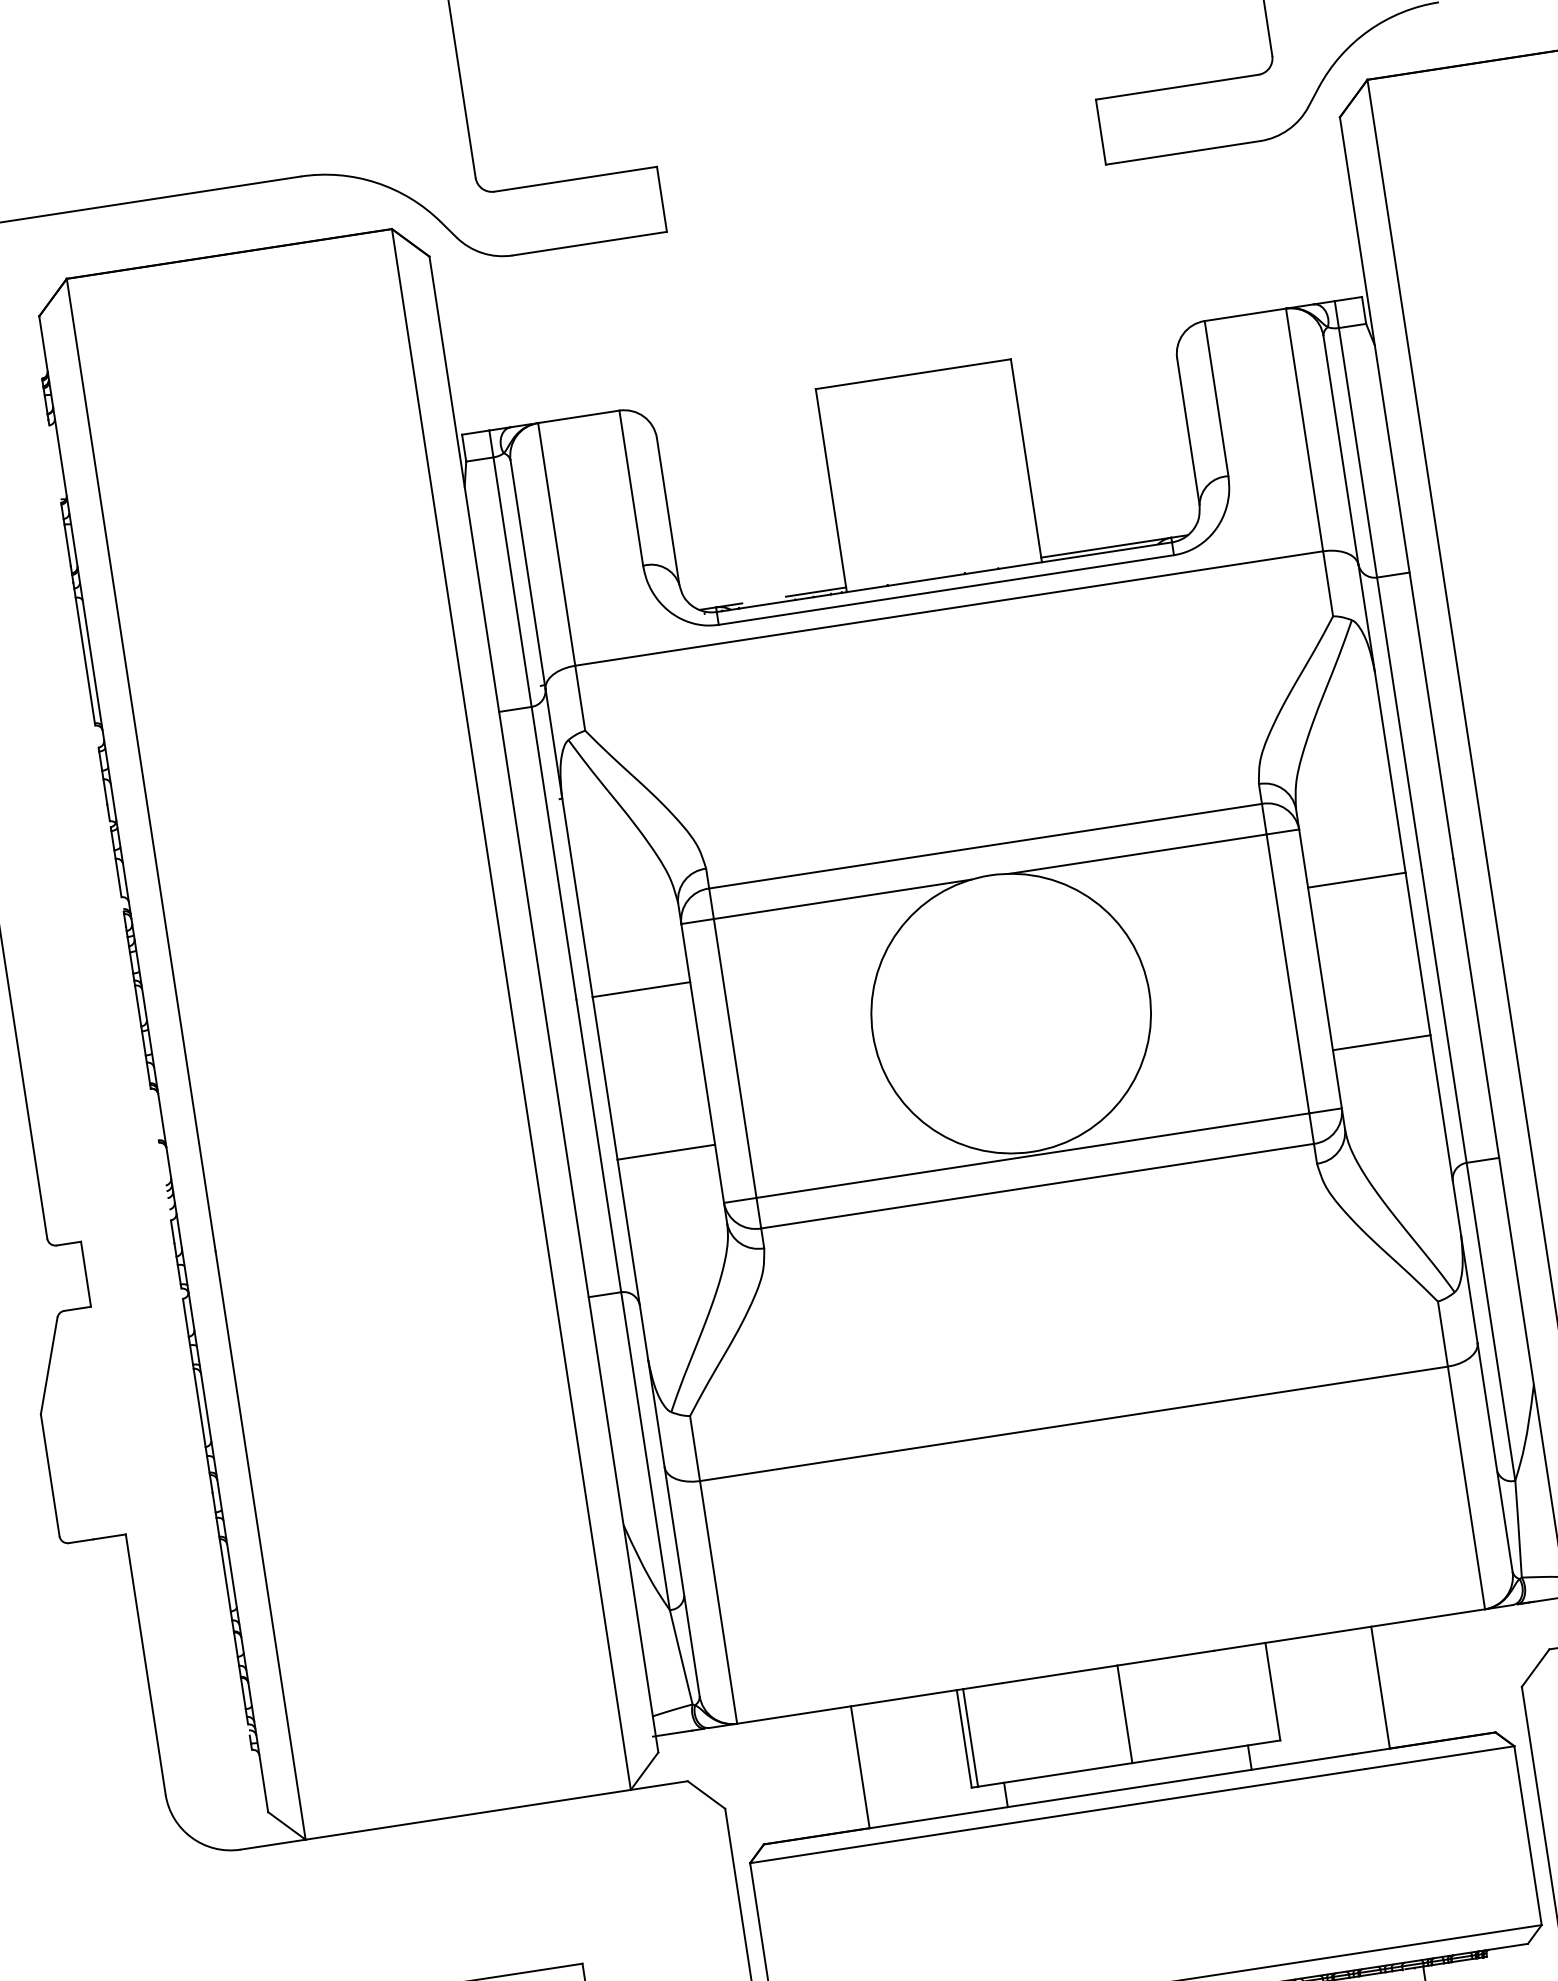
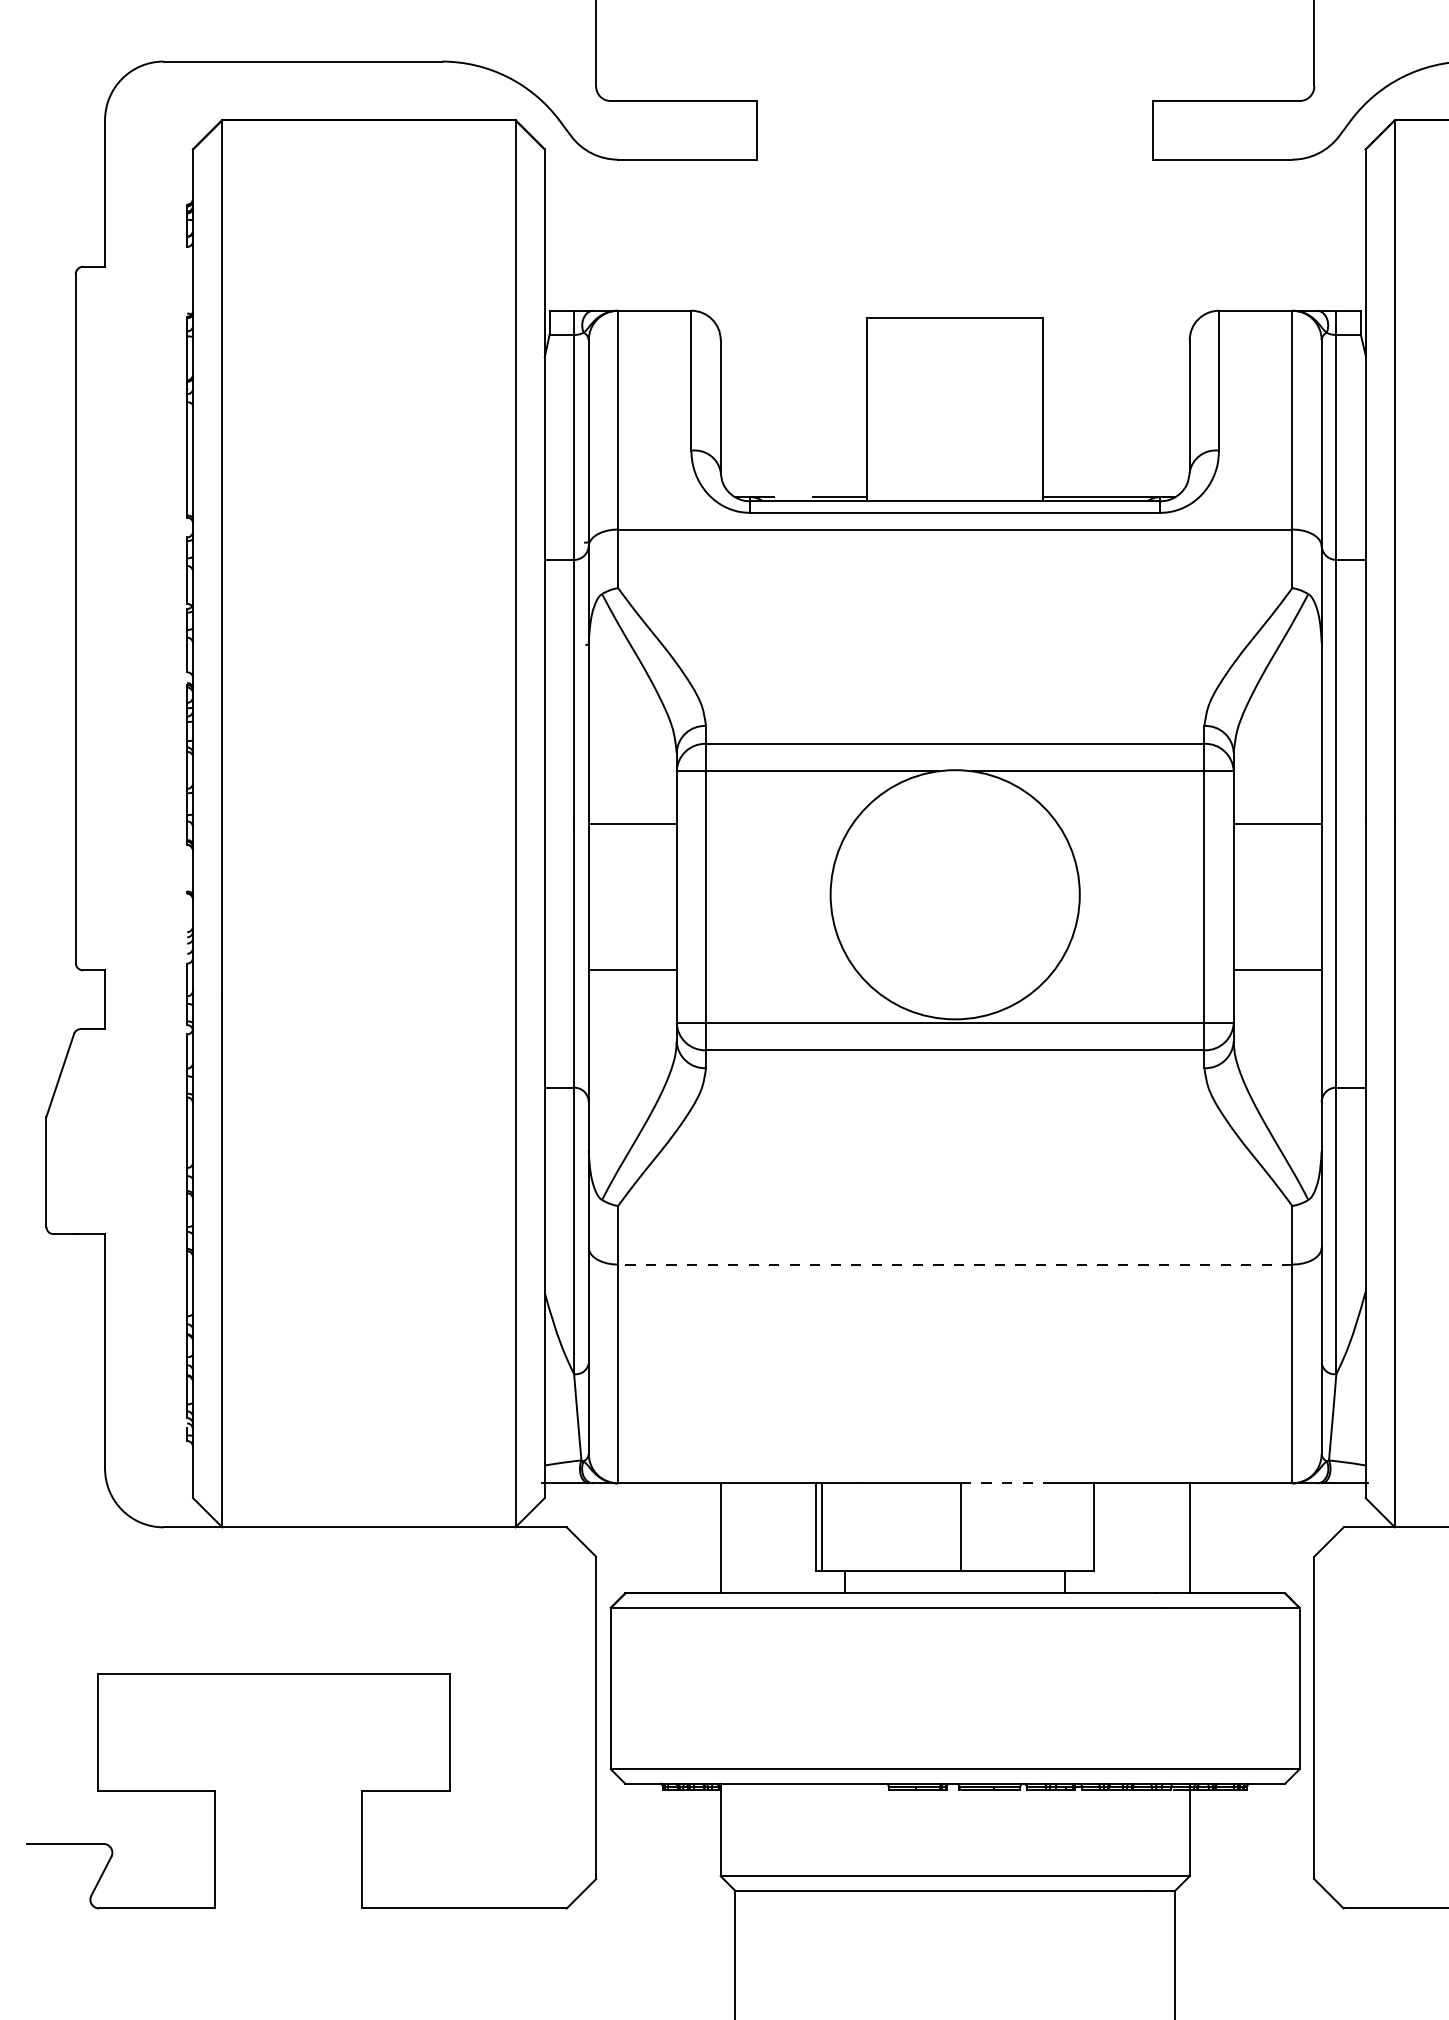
line: (1073, 1423) -> (954, 1264), solid -> dashed
line: (1165, 1658) -> (1004, 1483), solid -> dashed

